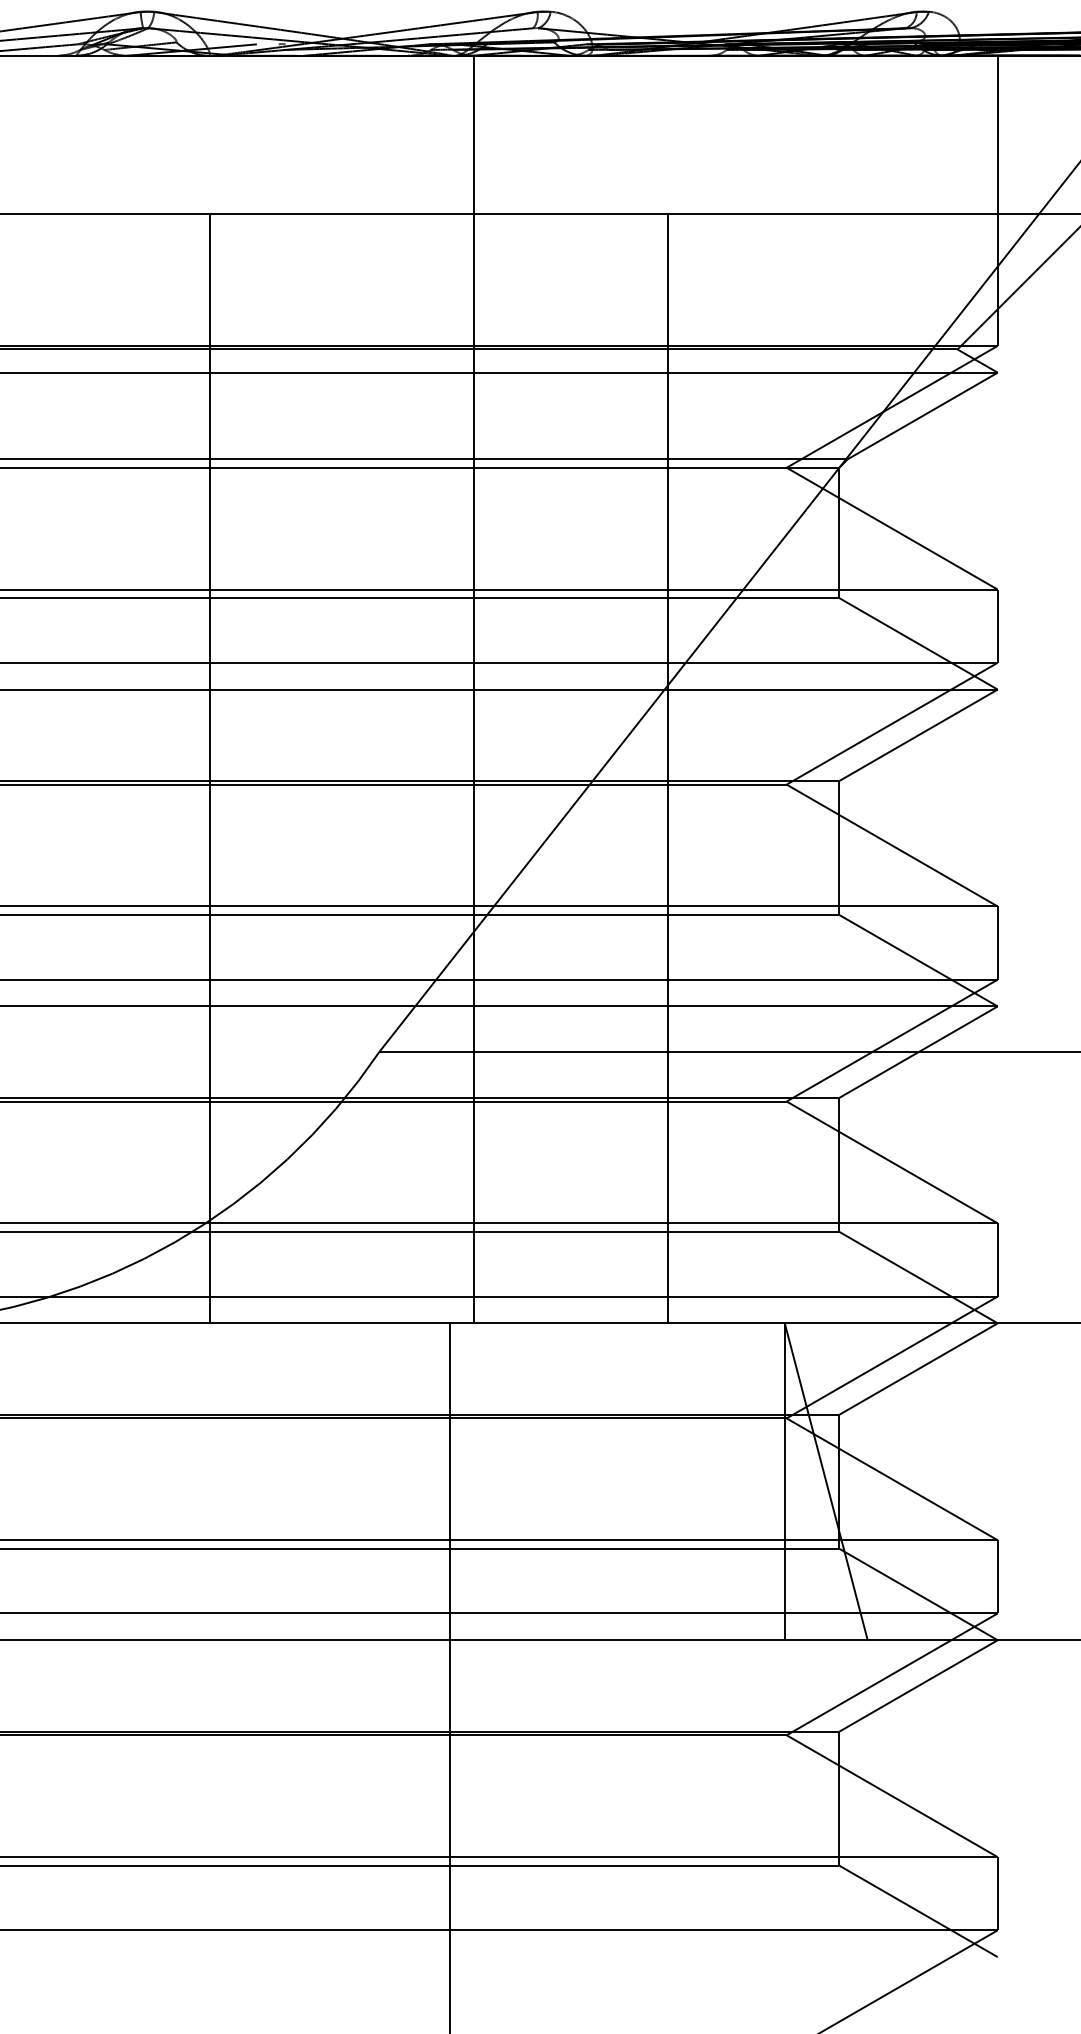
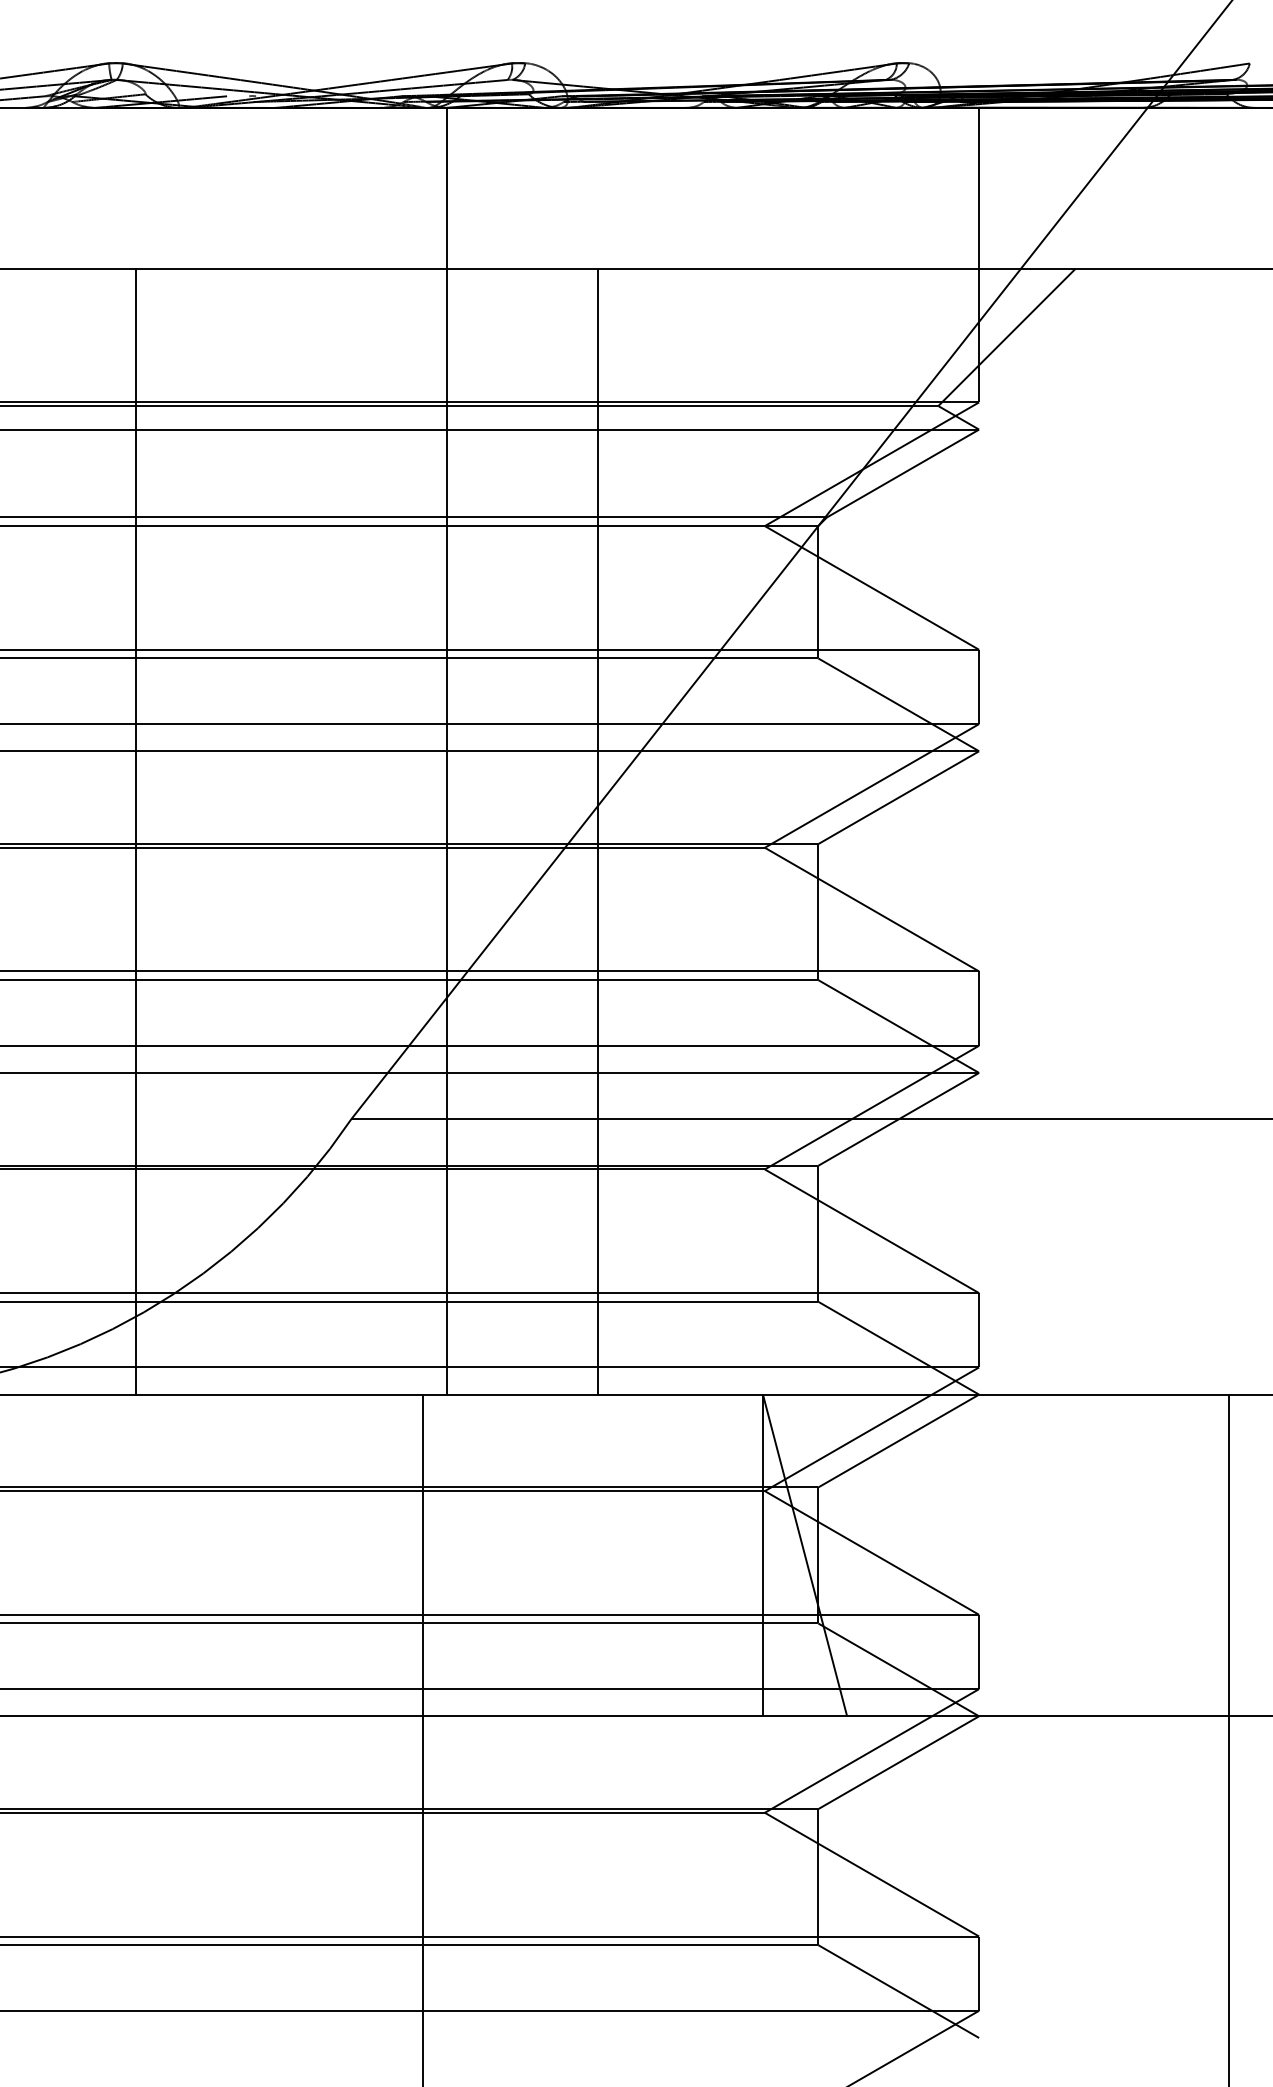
line: (210, 768) -> (136, 831), moved
line: (668, 768) -> (598, 831), moved

